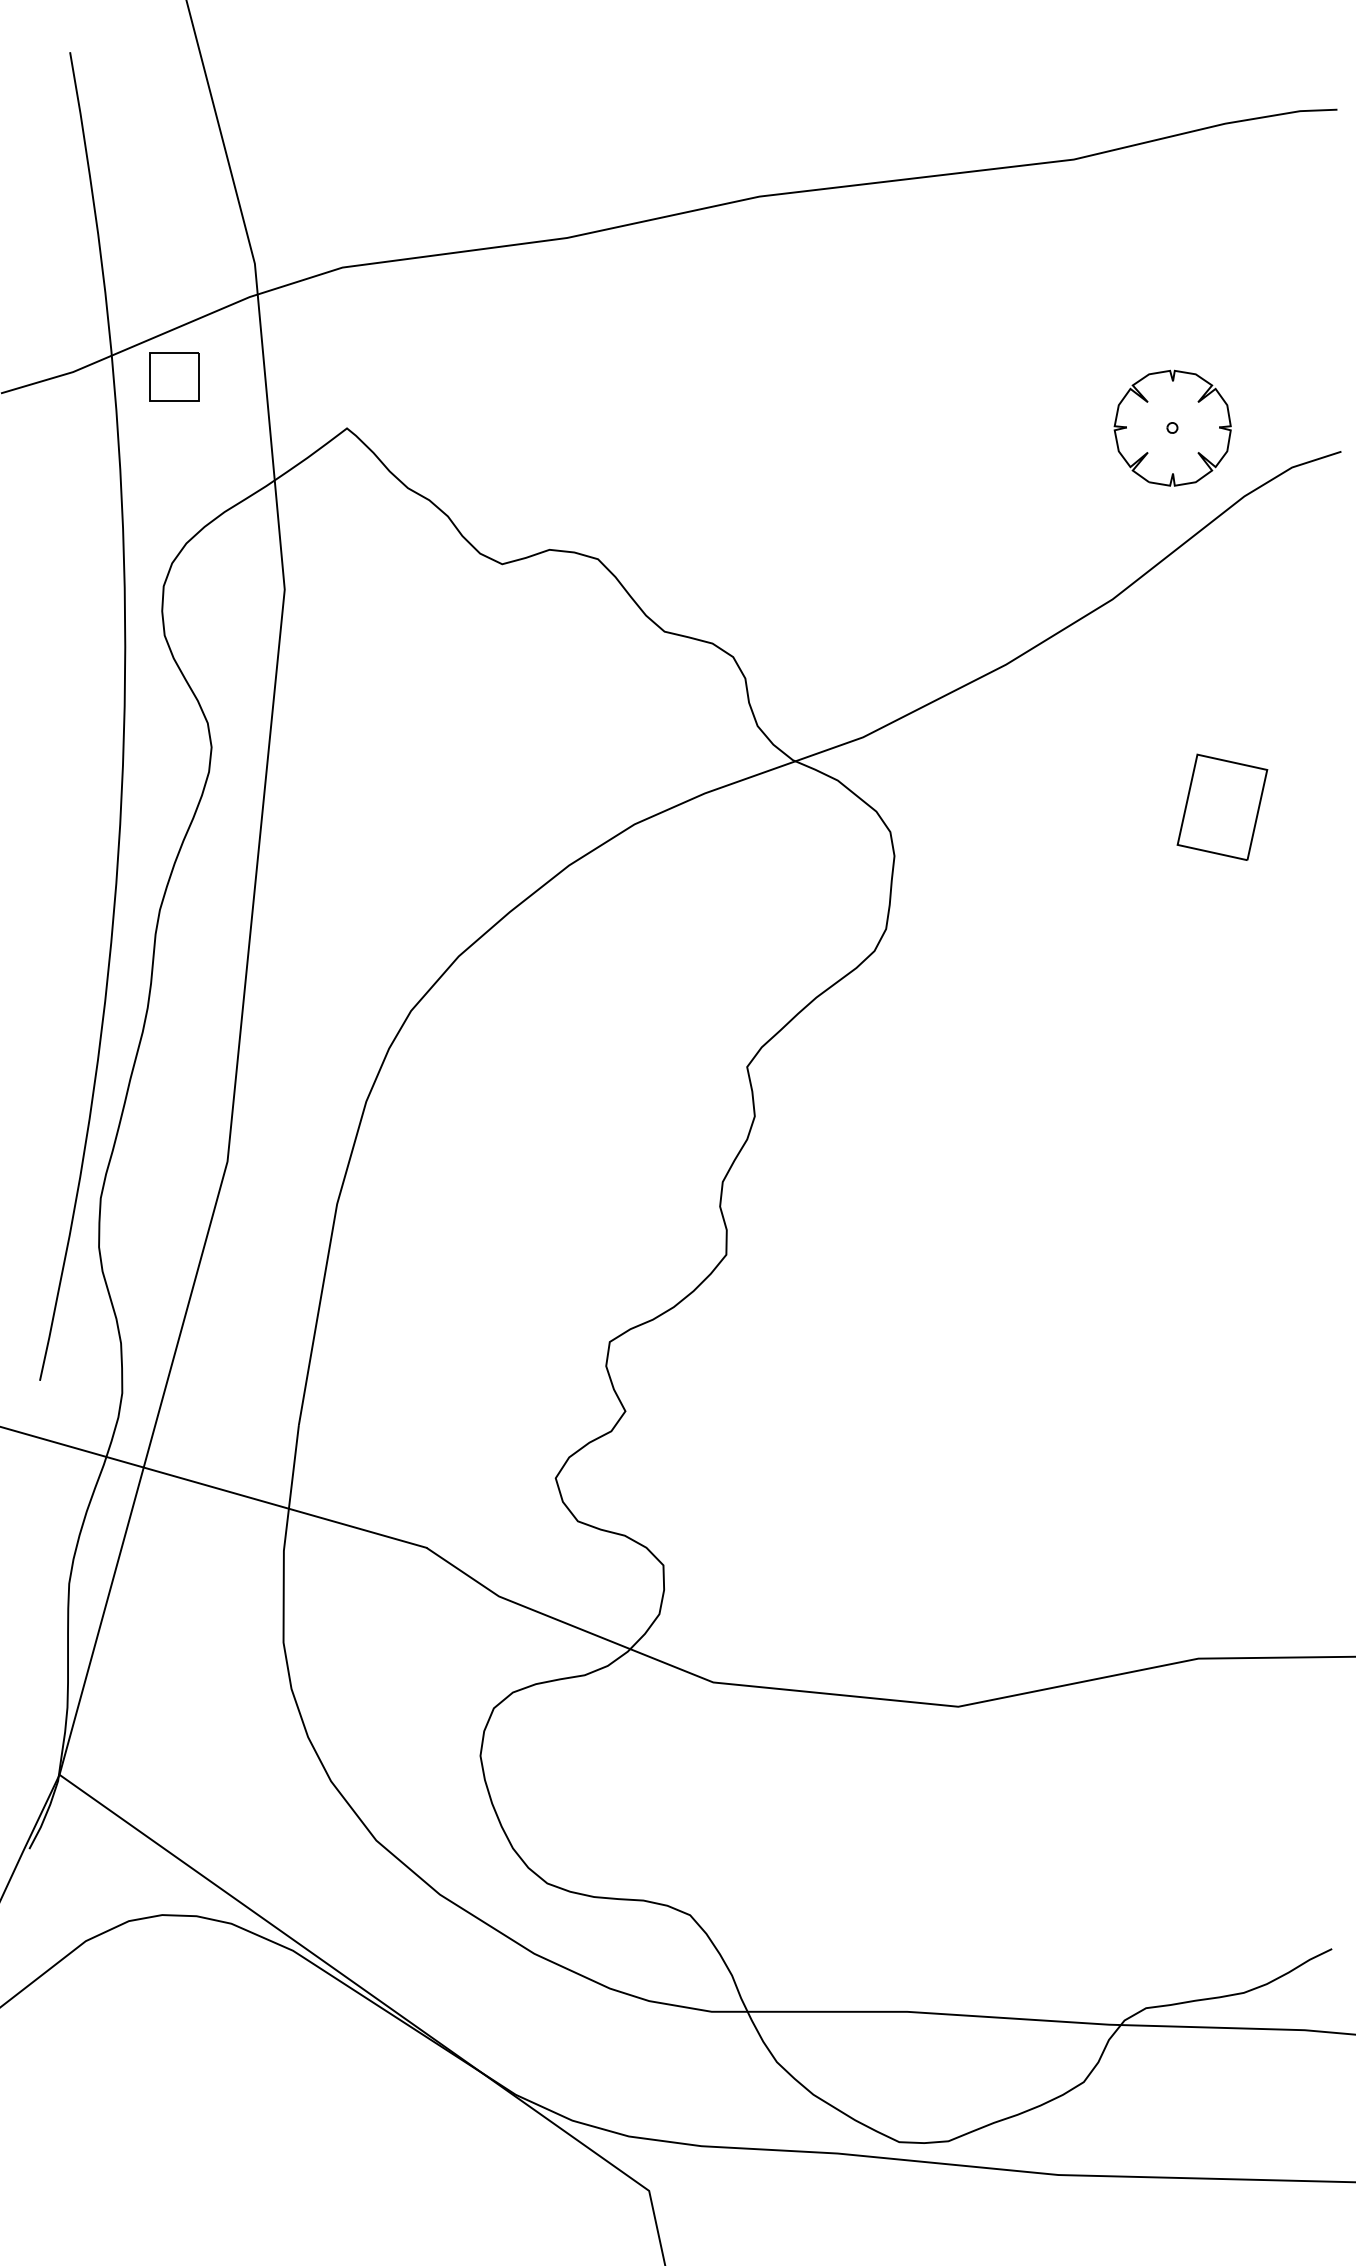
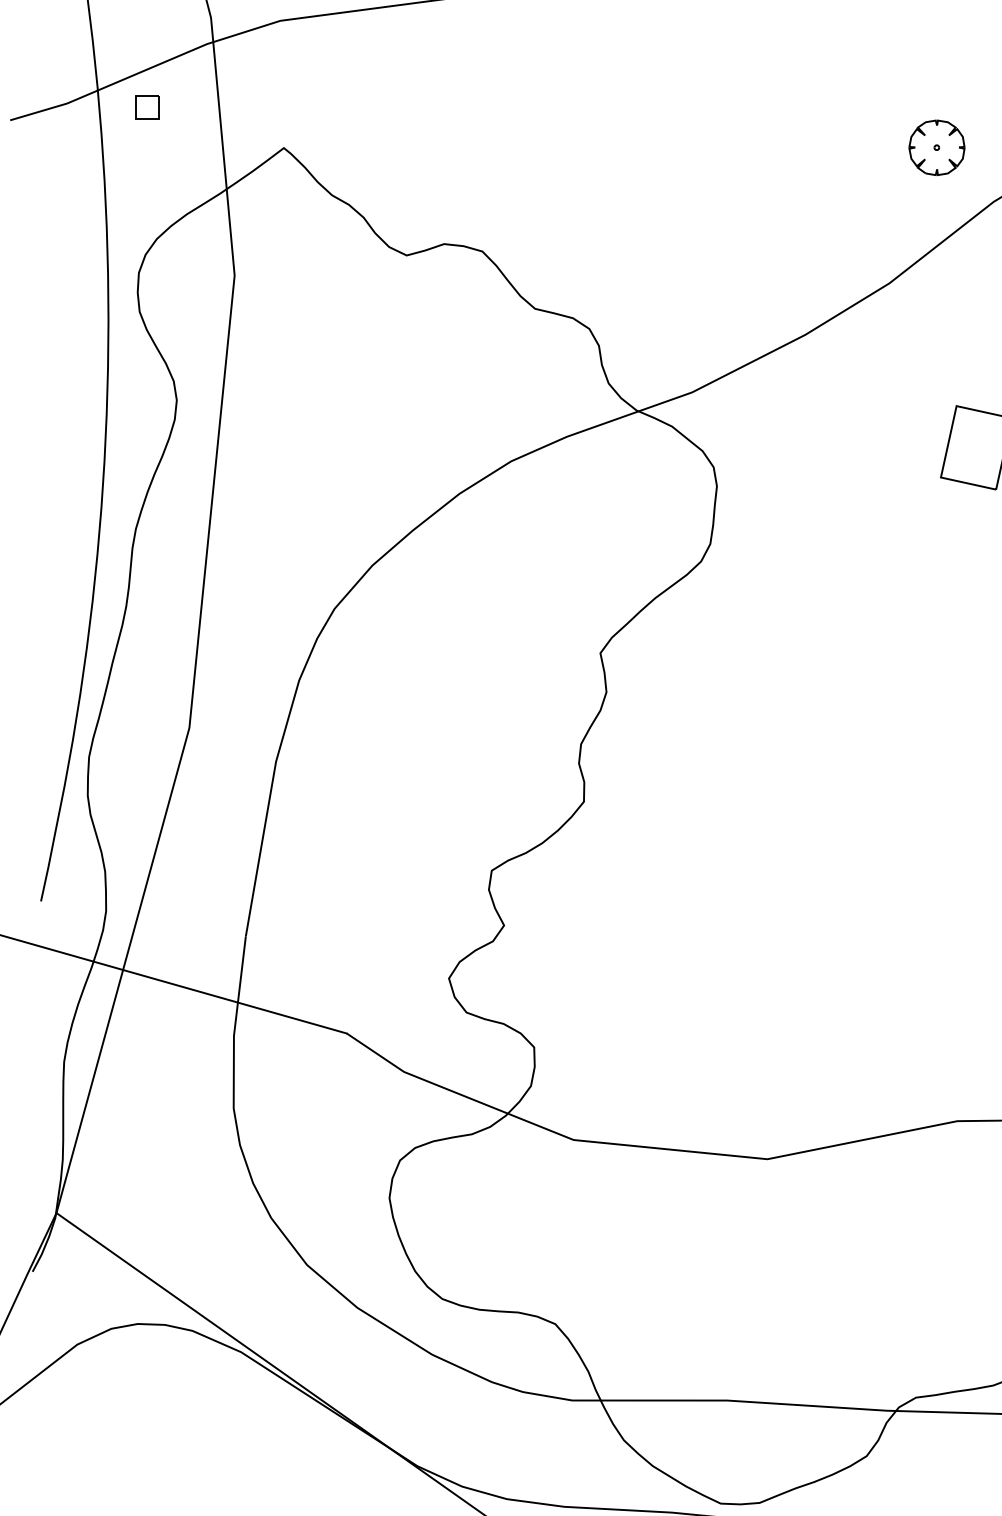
part: (174, 376) -> (147, 106), size x0.6
part: (1172, 427) -> (936, 147), size x0.6

